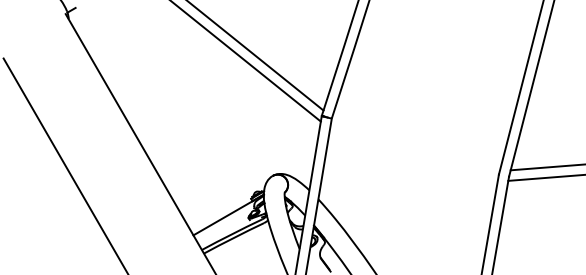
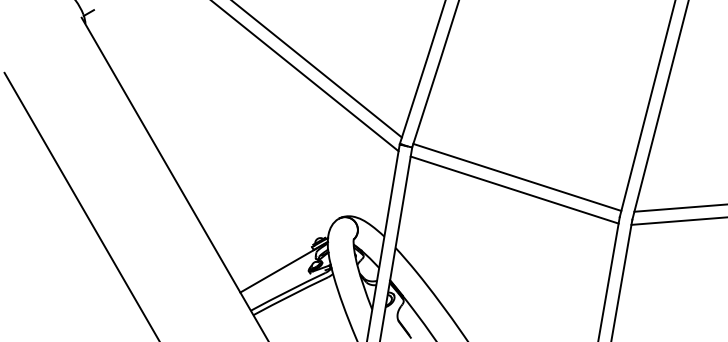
line: (416, 141) -> (517, 176), added
line: (414, 152) -> (514, 189), added

